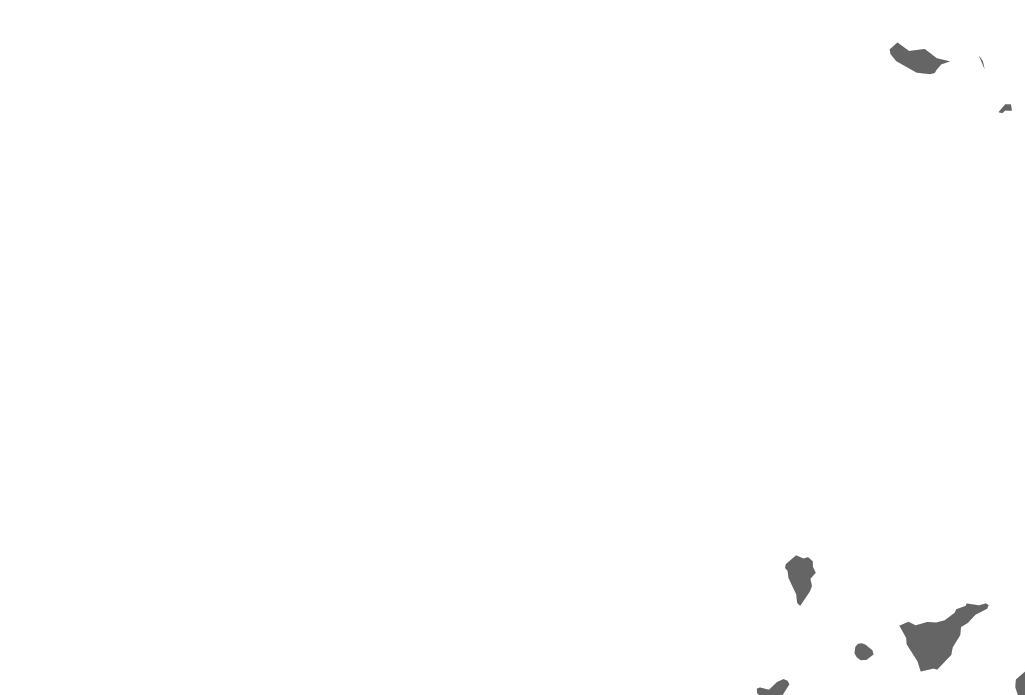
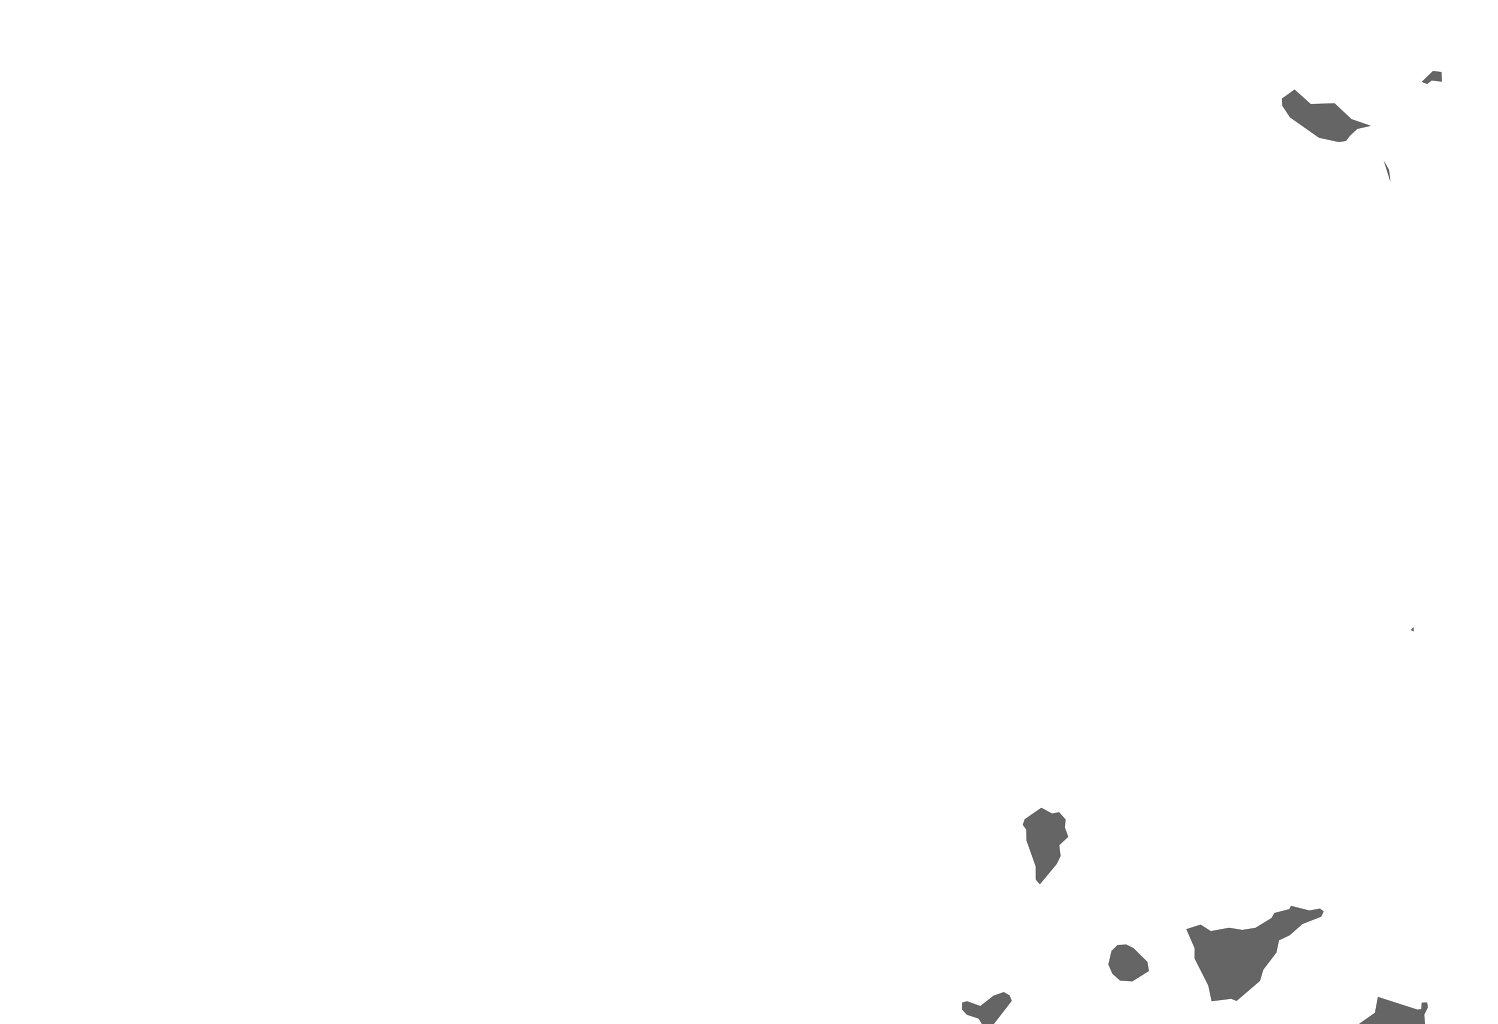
part: (919, 57) -> (1325, 115), moved
part: (981, 61) -> (1386, 170), moved
part: (1005, 108) -> (1432, 77), moved
part: (863, 651) -> (1128, 962), size x1.43

